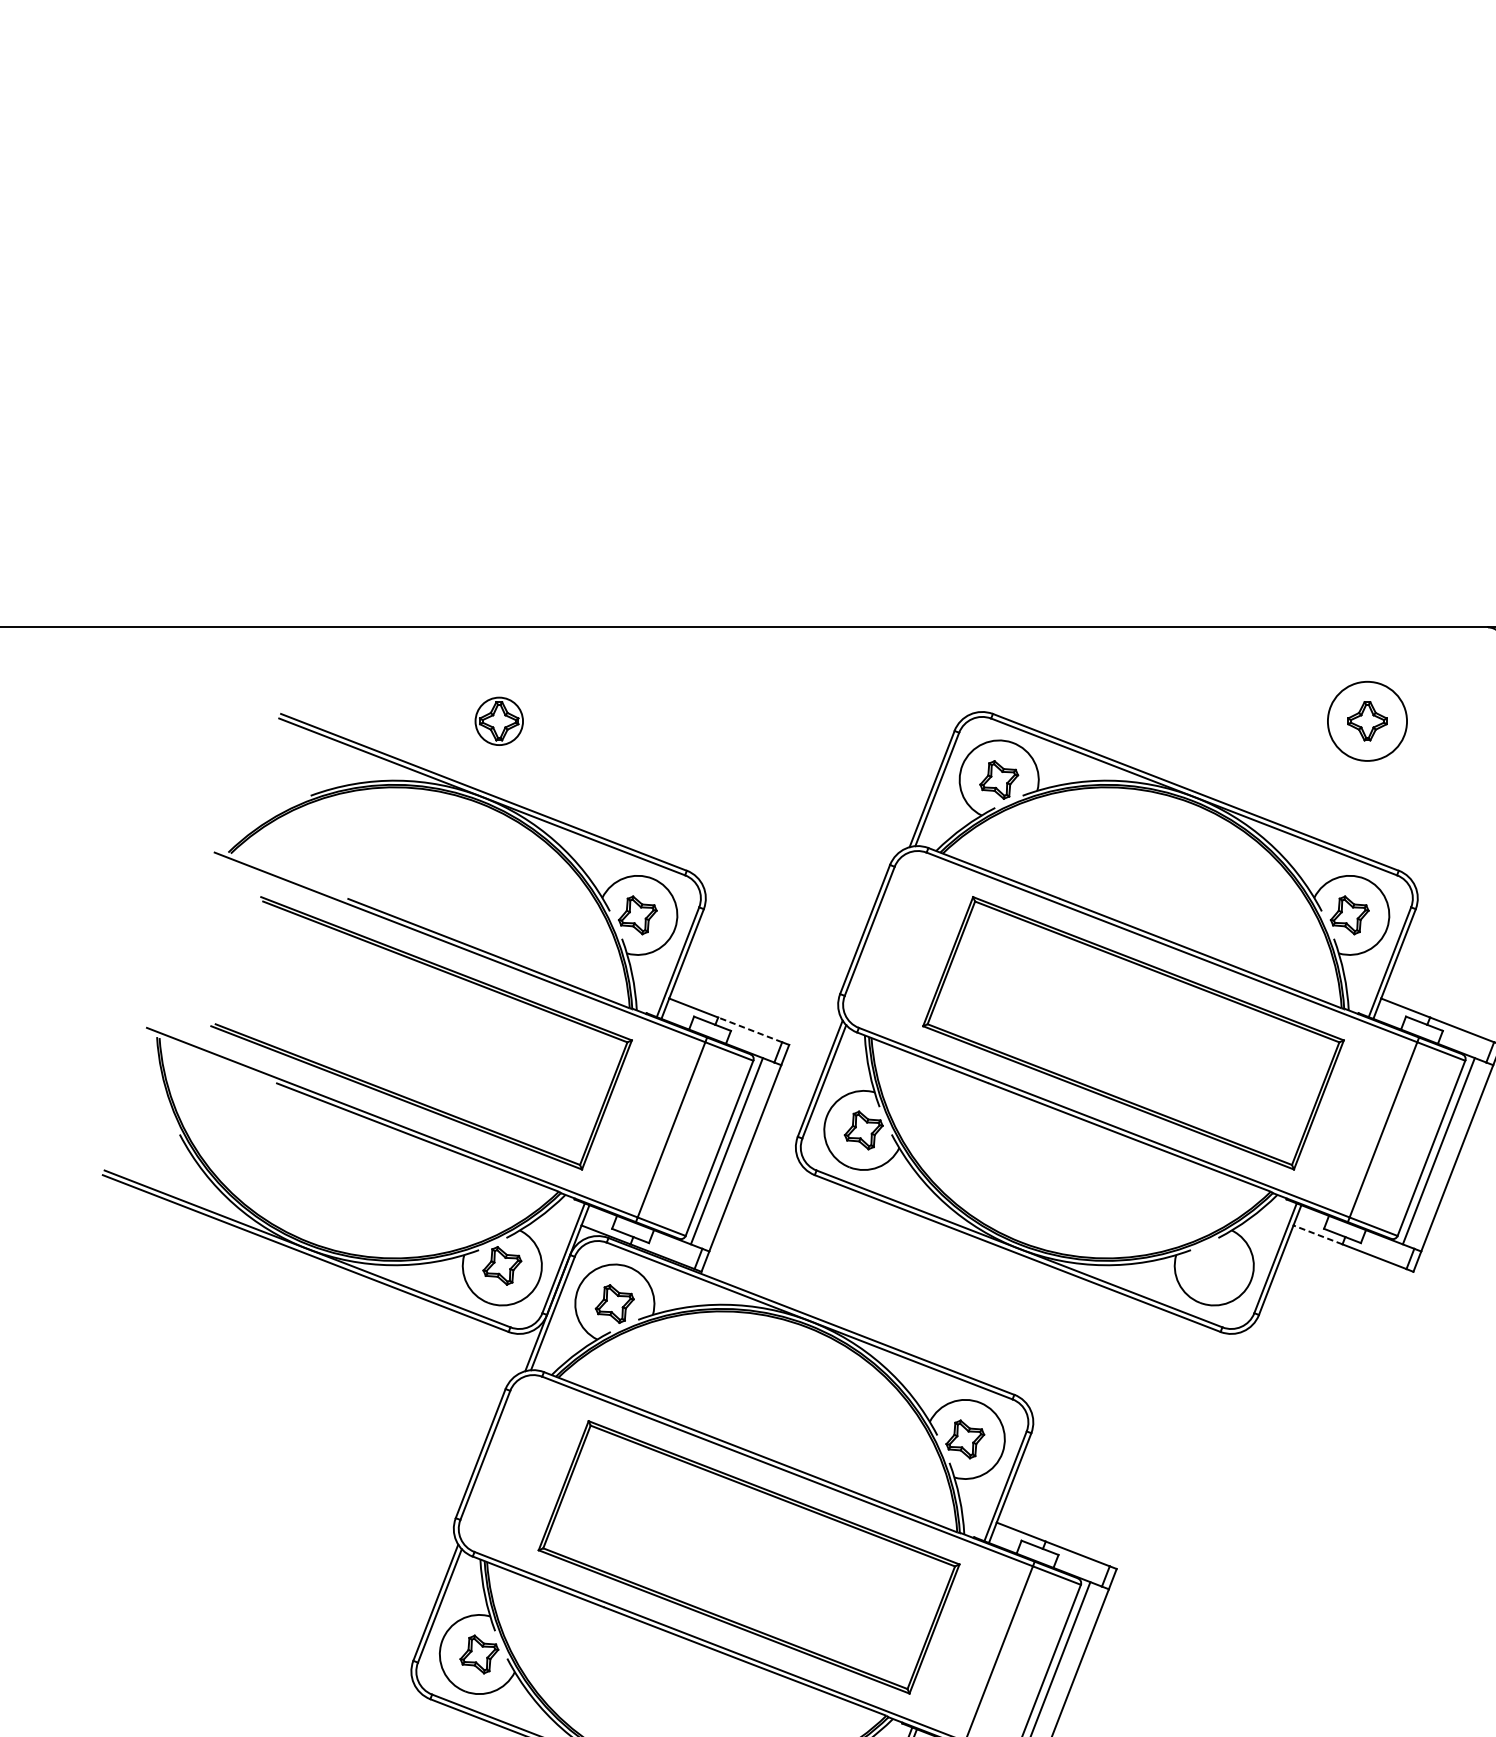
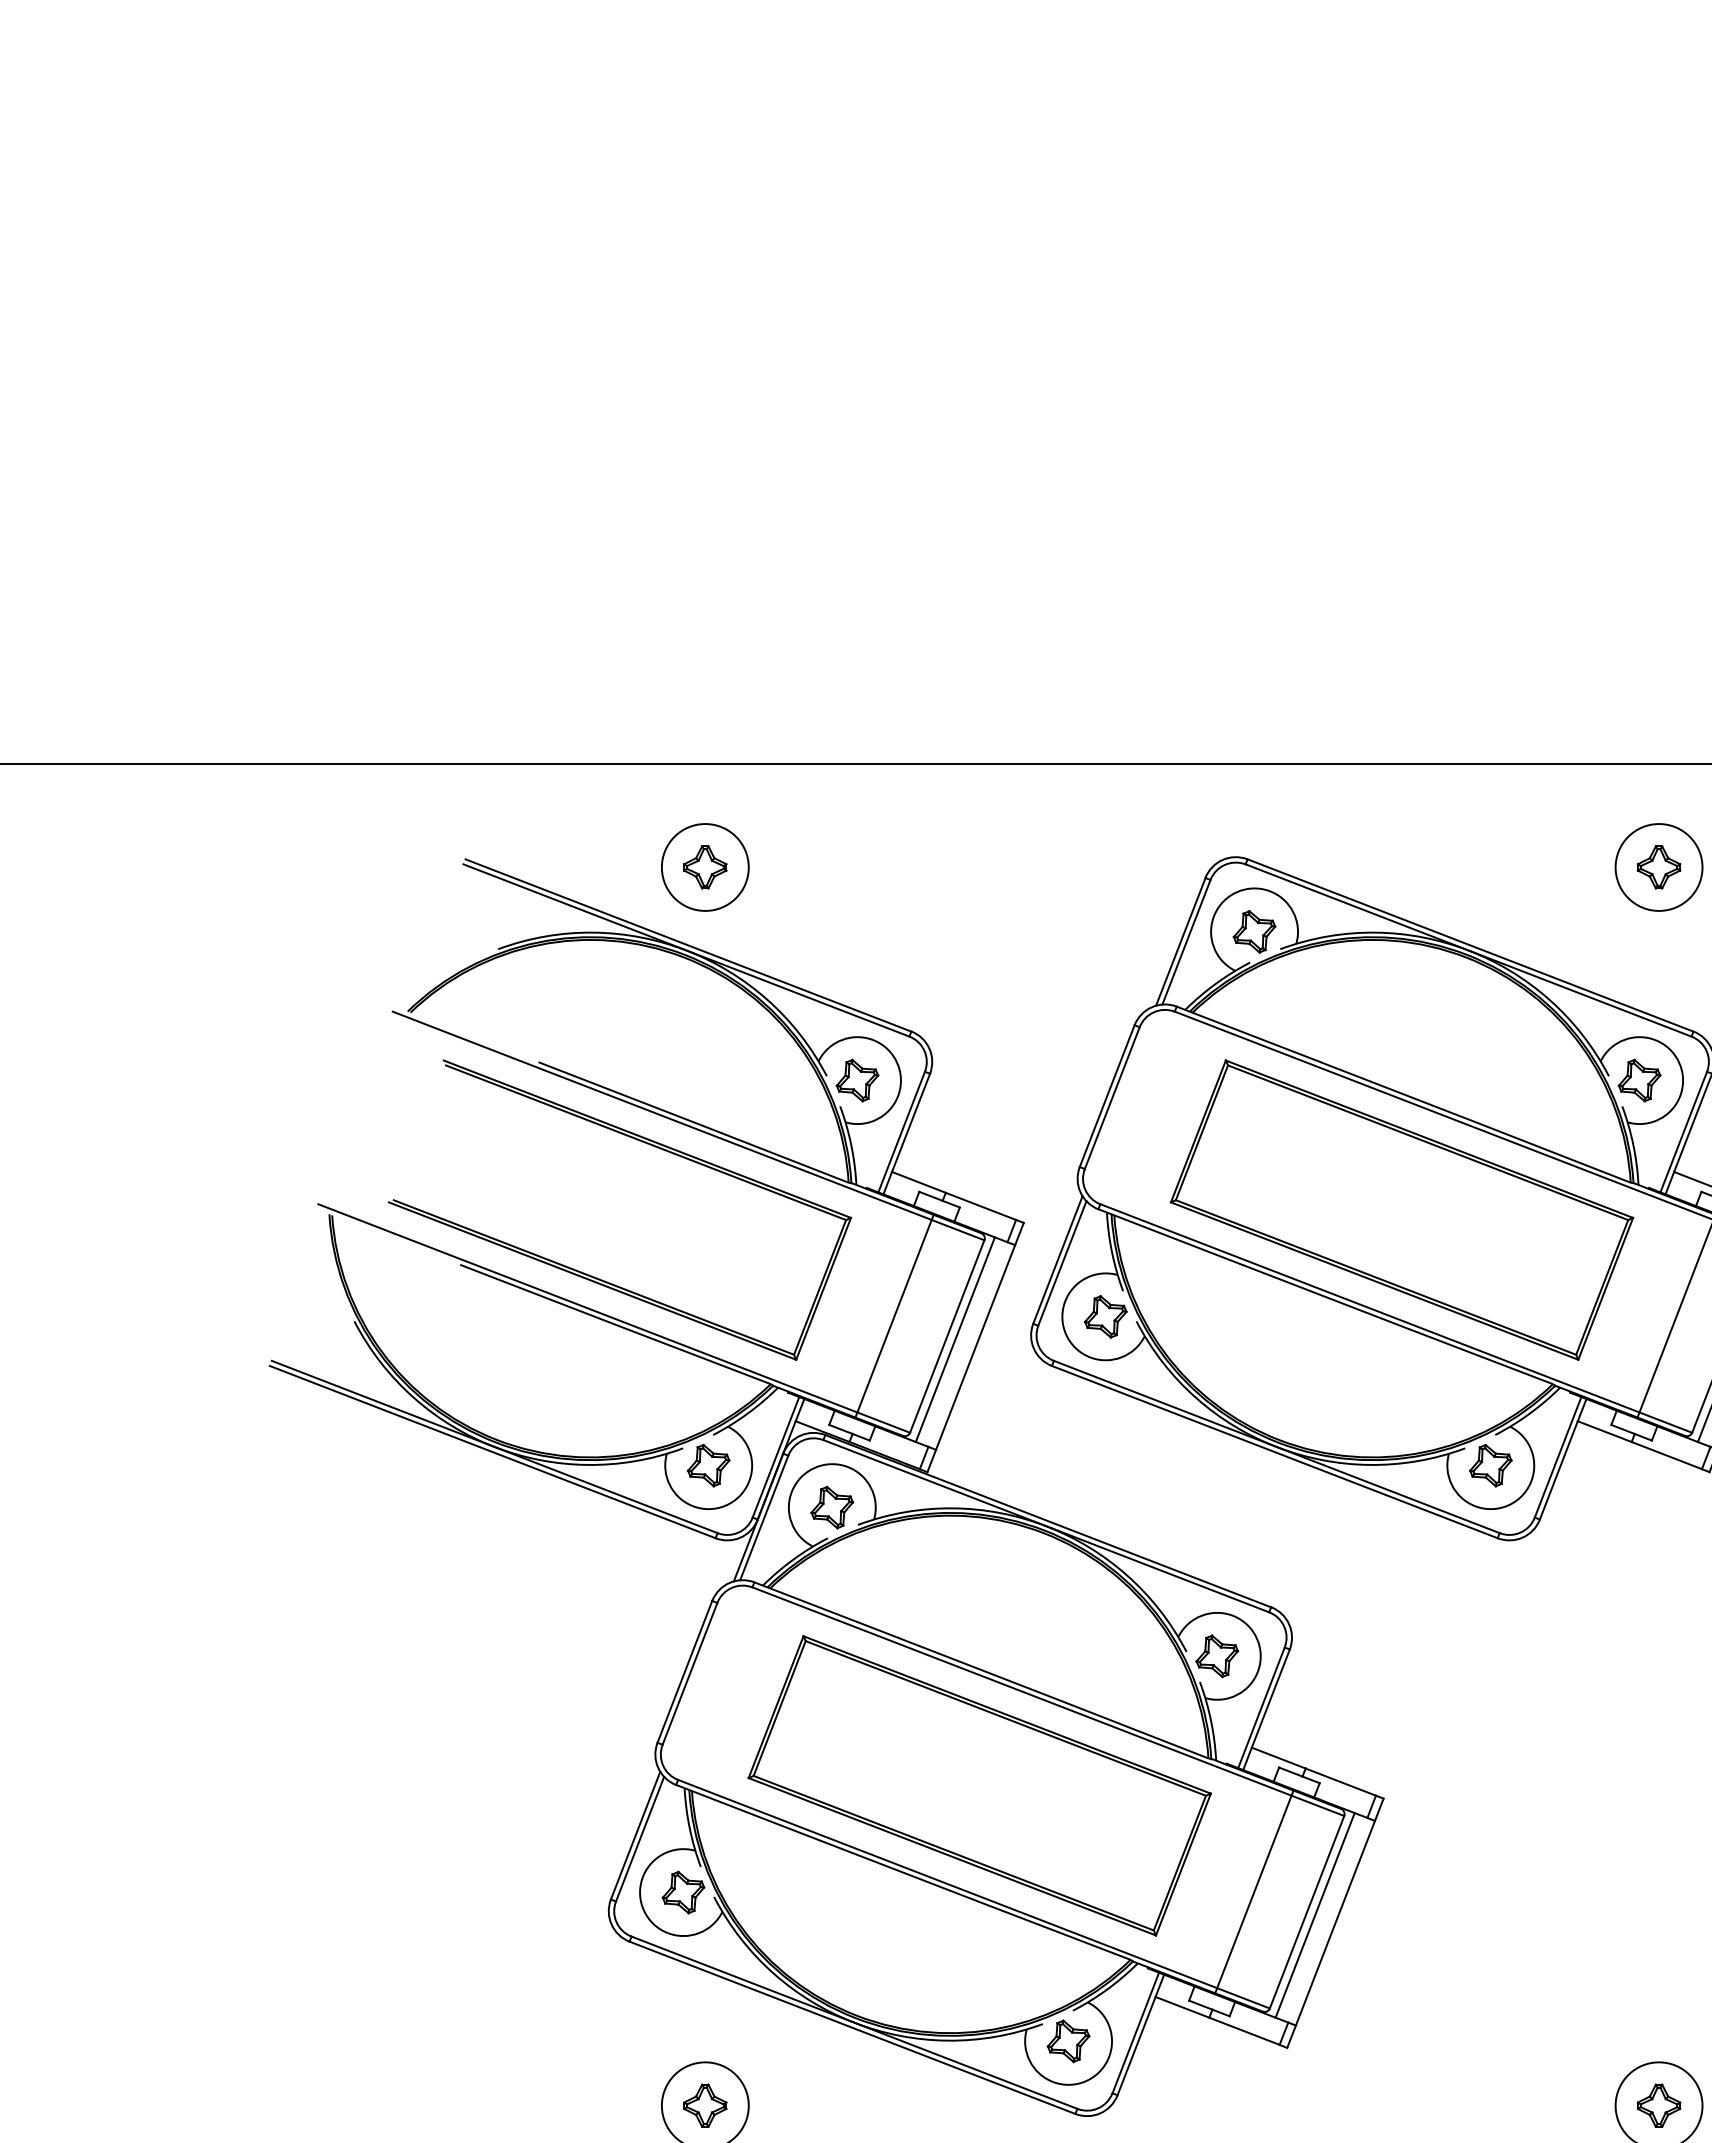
circle: (498, 721) -> (704, 867), size x1.67
line: (749, 1029) -> (980, 1206), dashed -> solid
line: (1317, 1234) -> (1604, 1431), dashed -> solid
part: (1214, 1265) -> (1490, 1465), added

